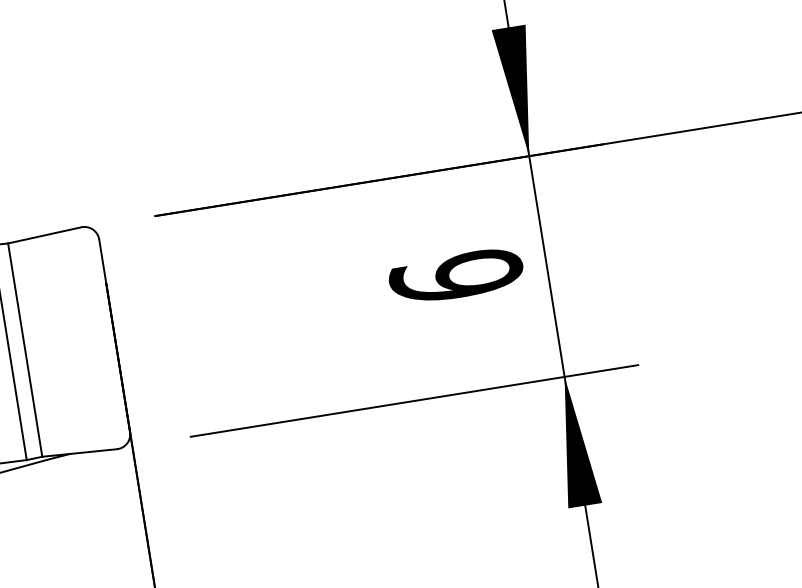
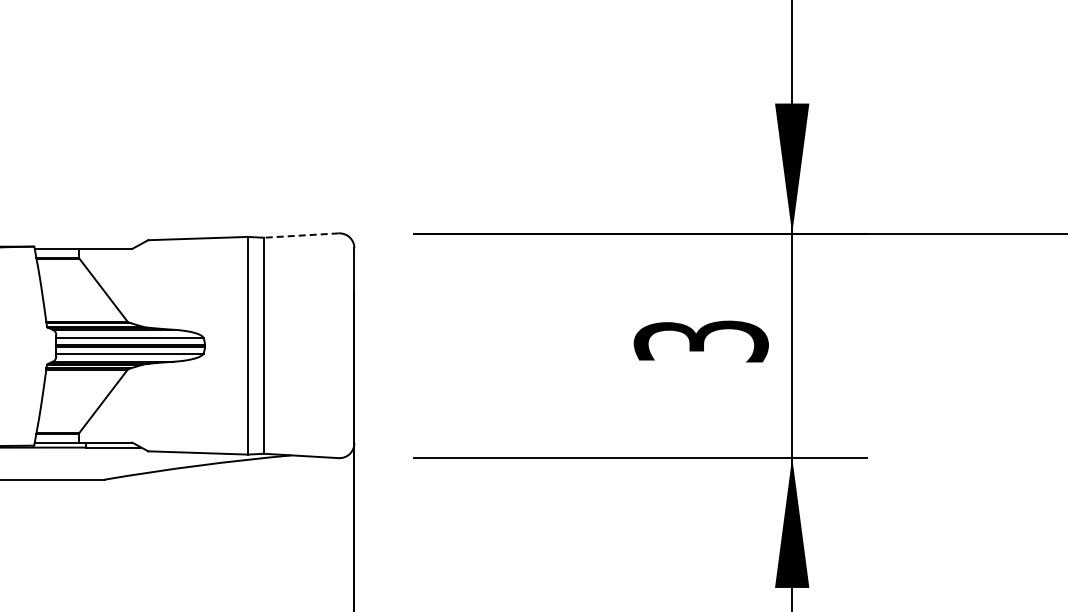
line: (43, 235) -> (300, 235), solid -> dashed
text: (455, 275) -> (700, 340), 6 -> 3

